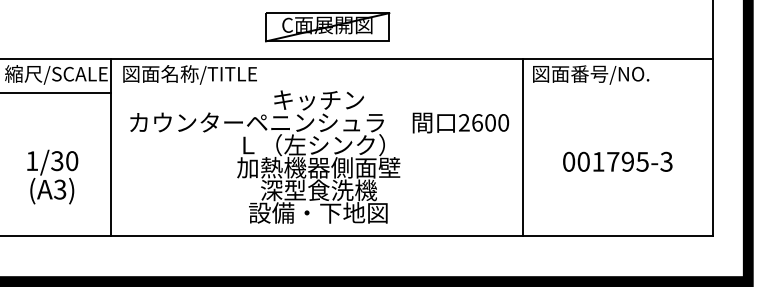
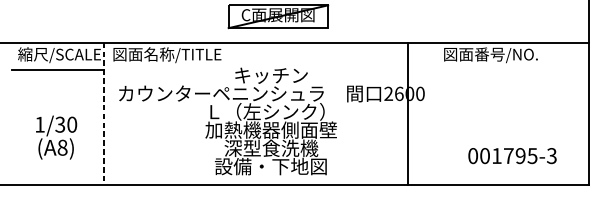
line: (522, 147) -> (408, 113), moved
line: (111, 148) -> (103, 114), solid -> dashed
text: (617, 161) -> (512, 155), moved
text: (60, 189) -> (62, 147), (A3) -> (A8)

